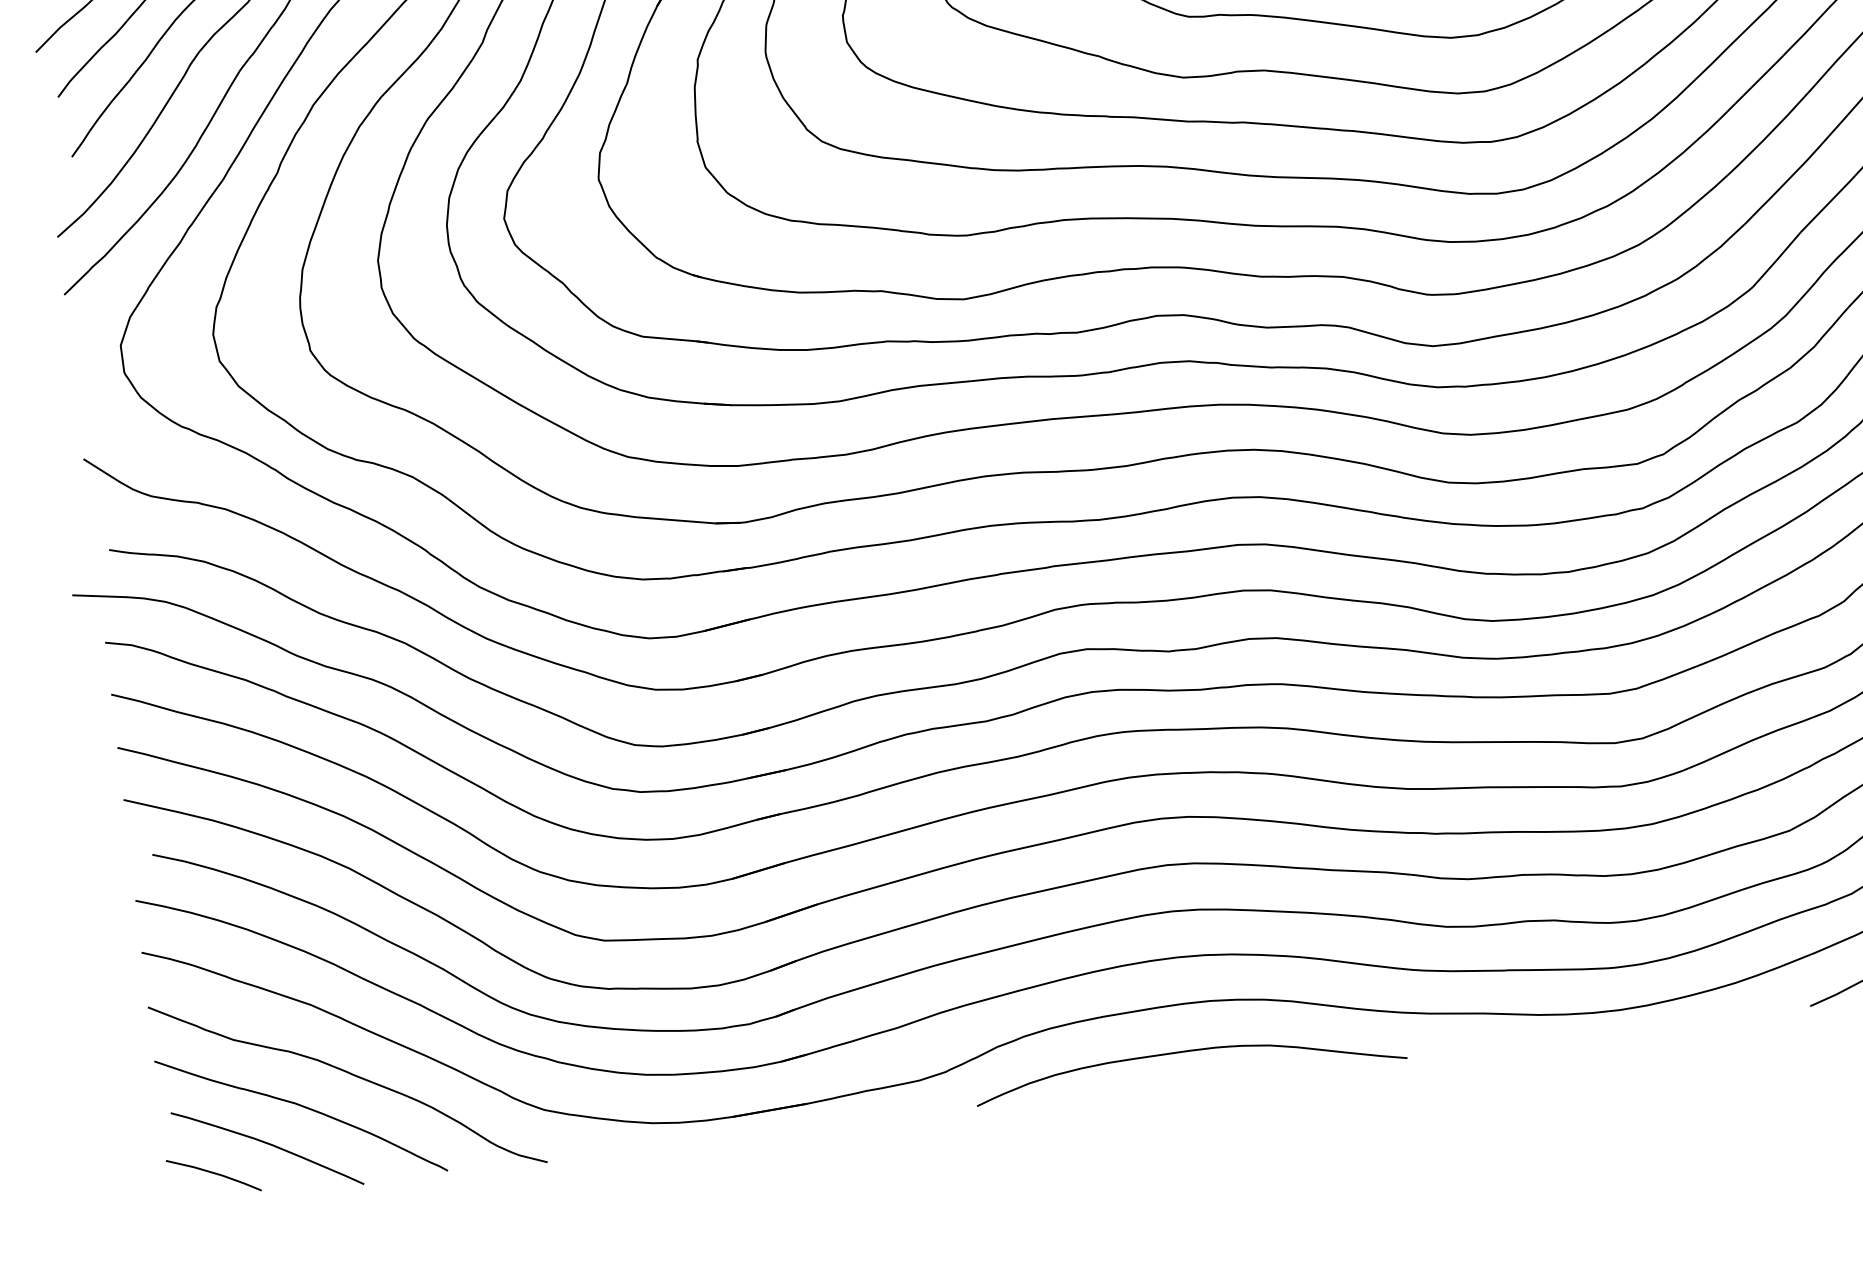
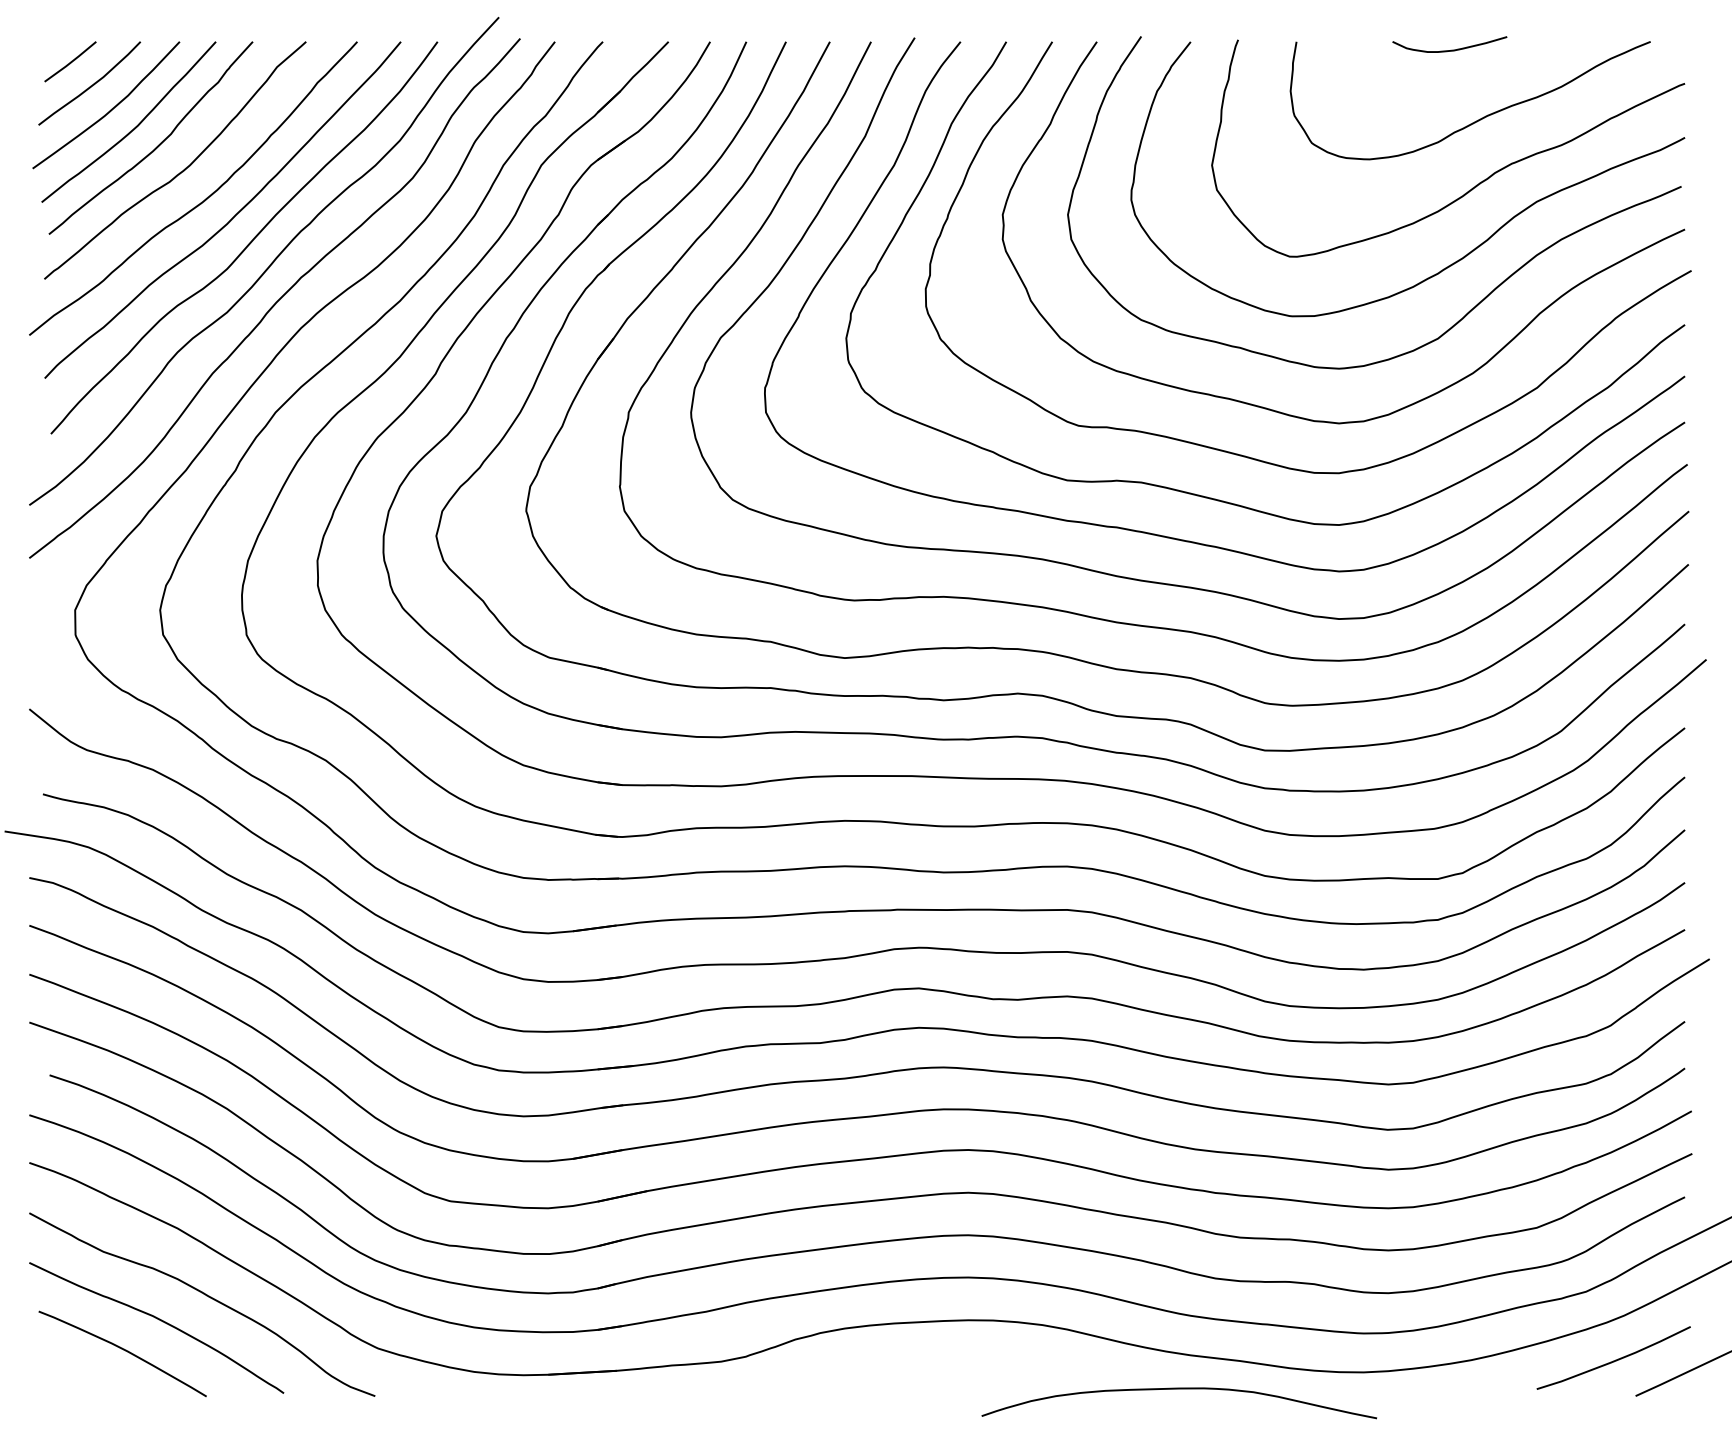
curve: (1188, 1051) -> (1179, 1389), moved
curve: (214, 1174) -> (71, 1371), removed

